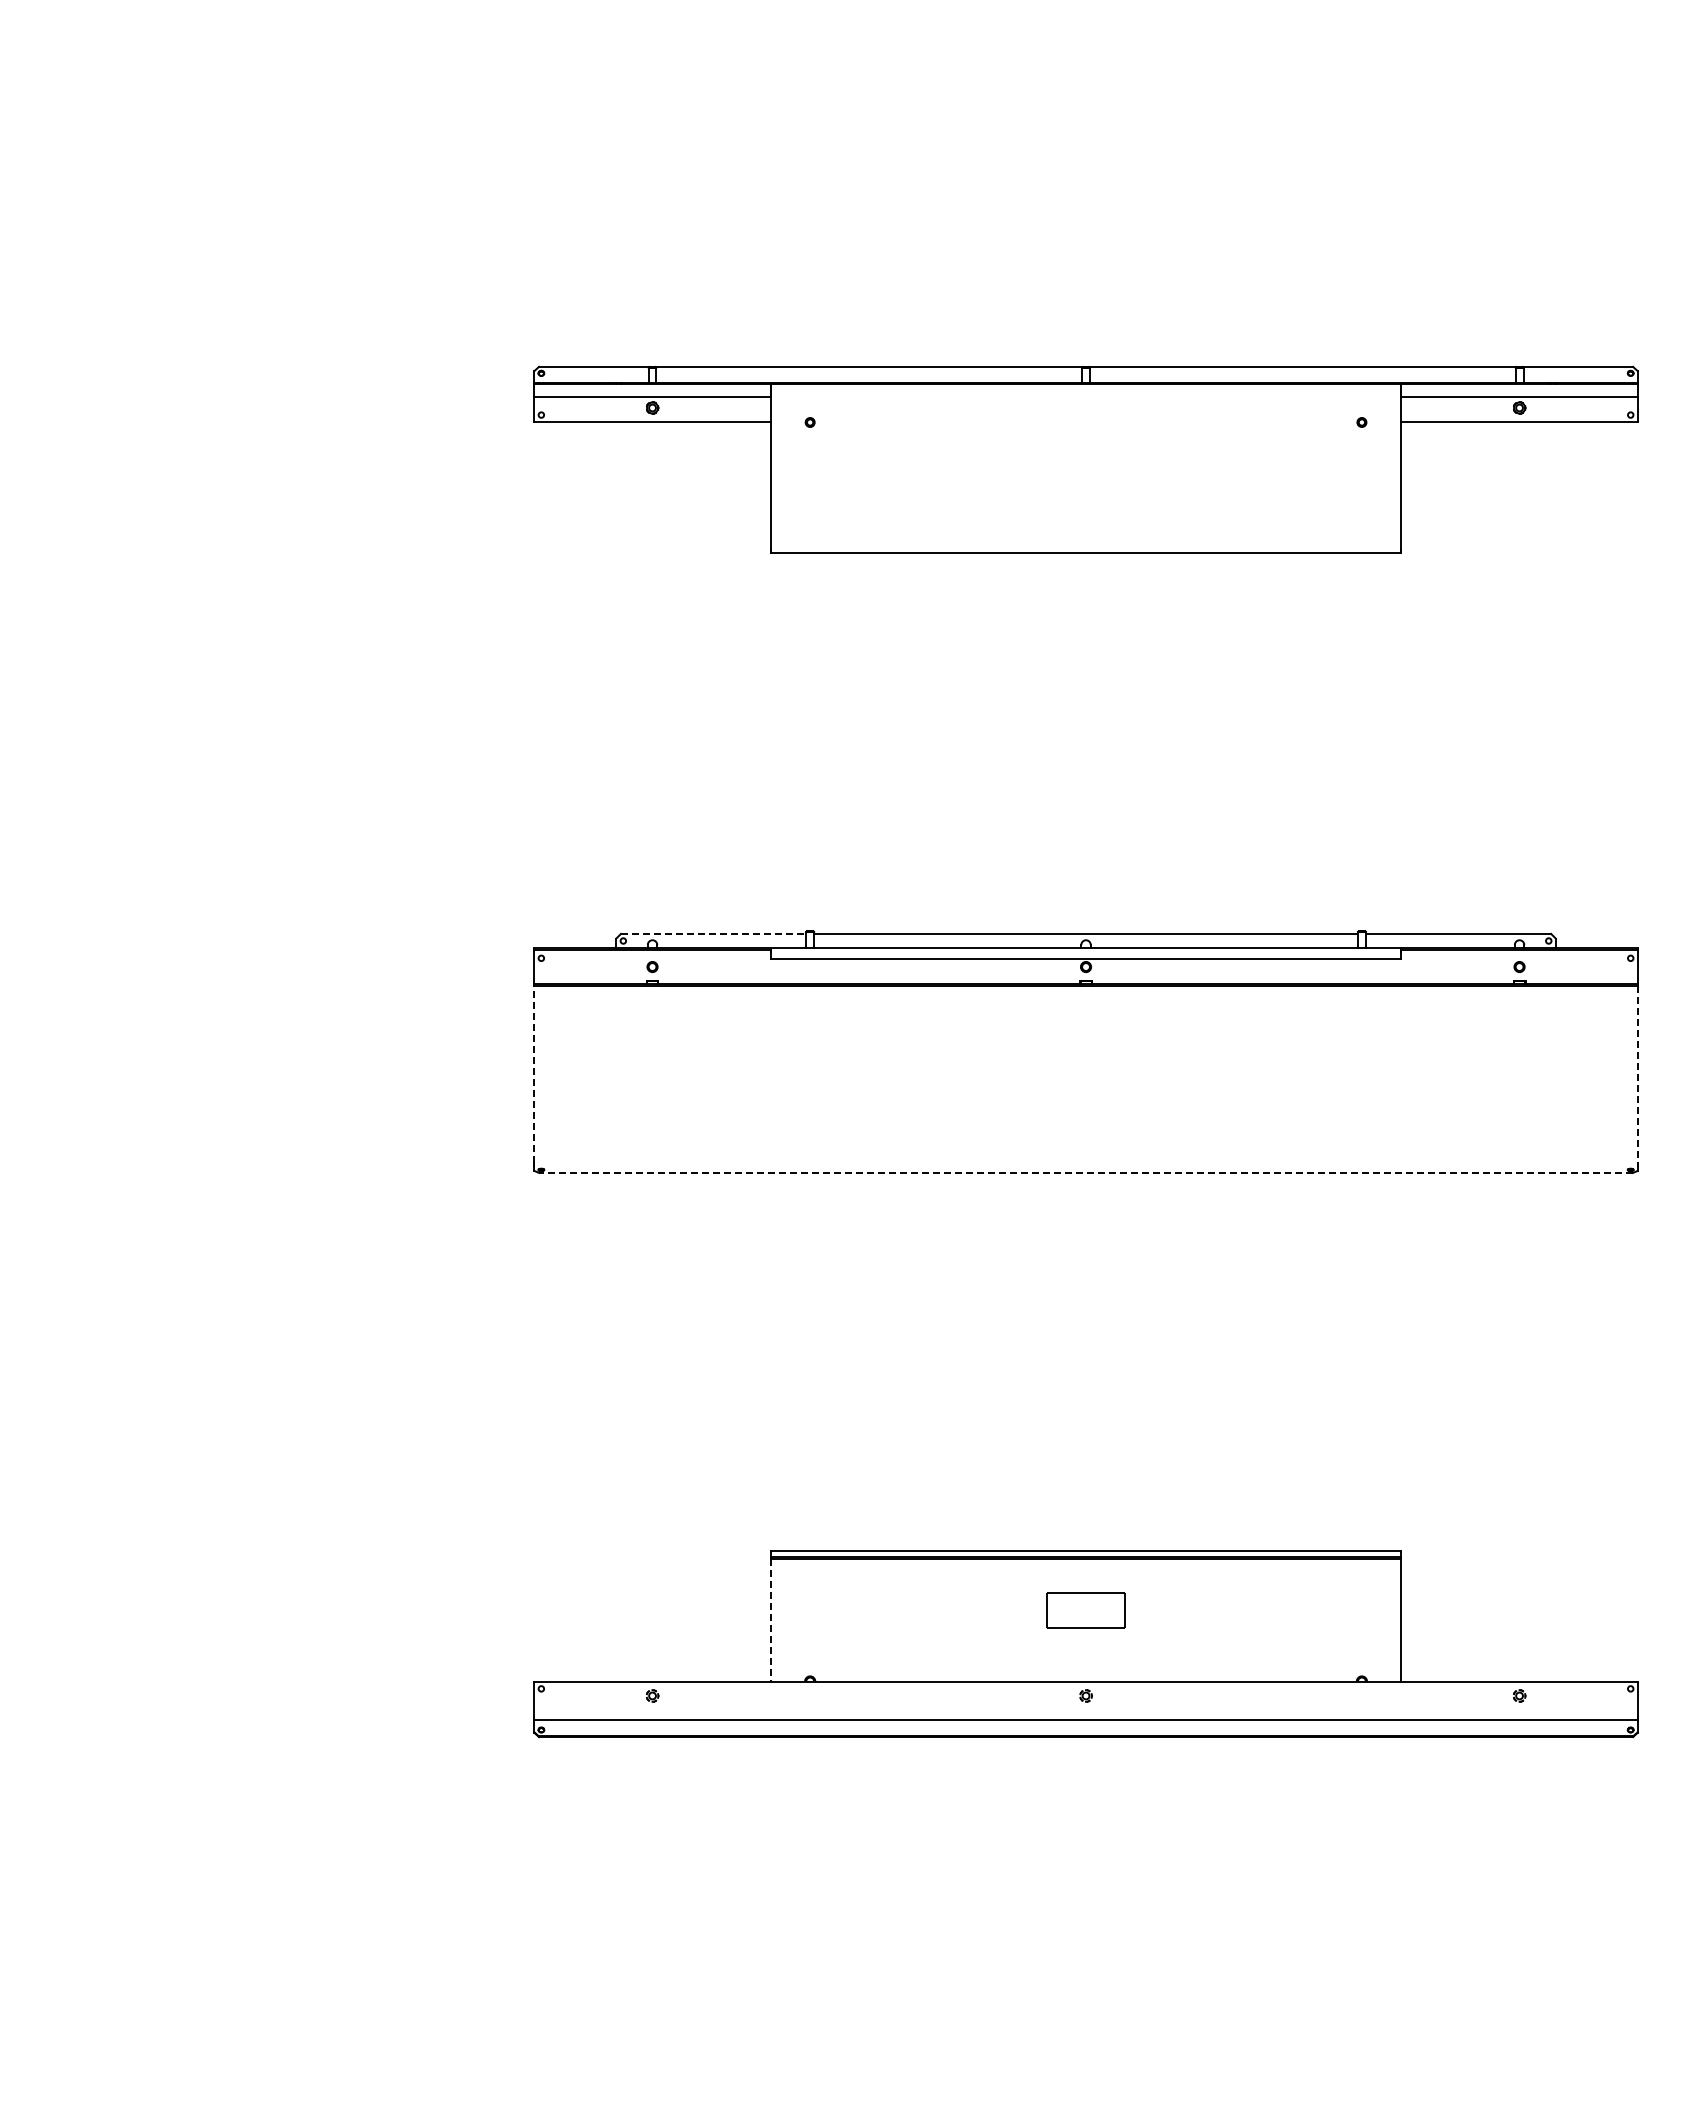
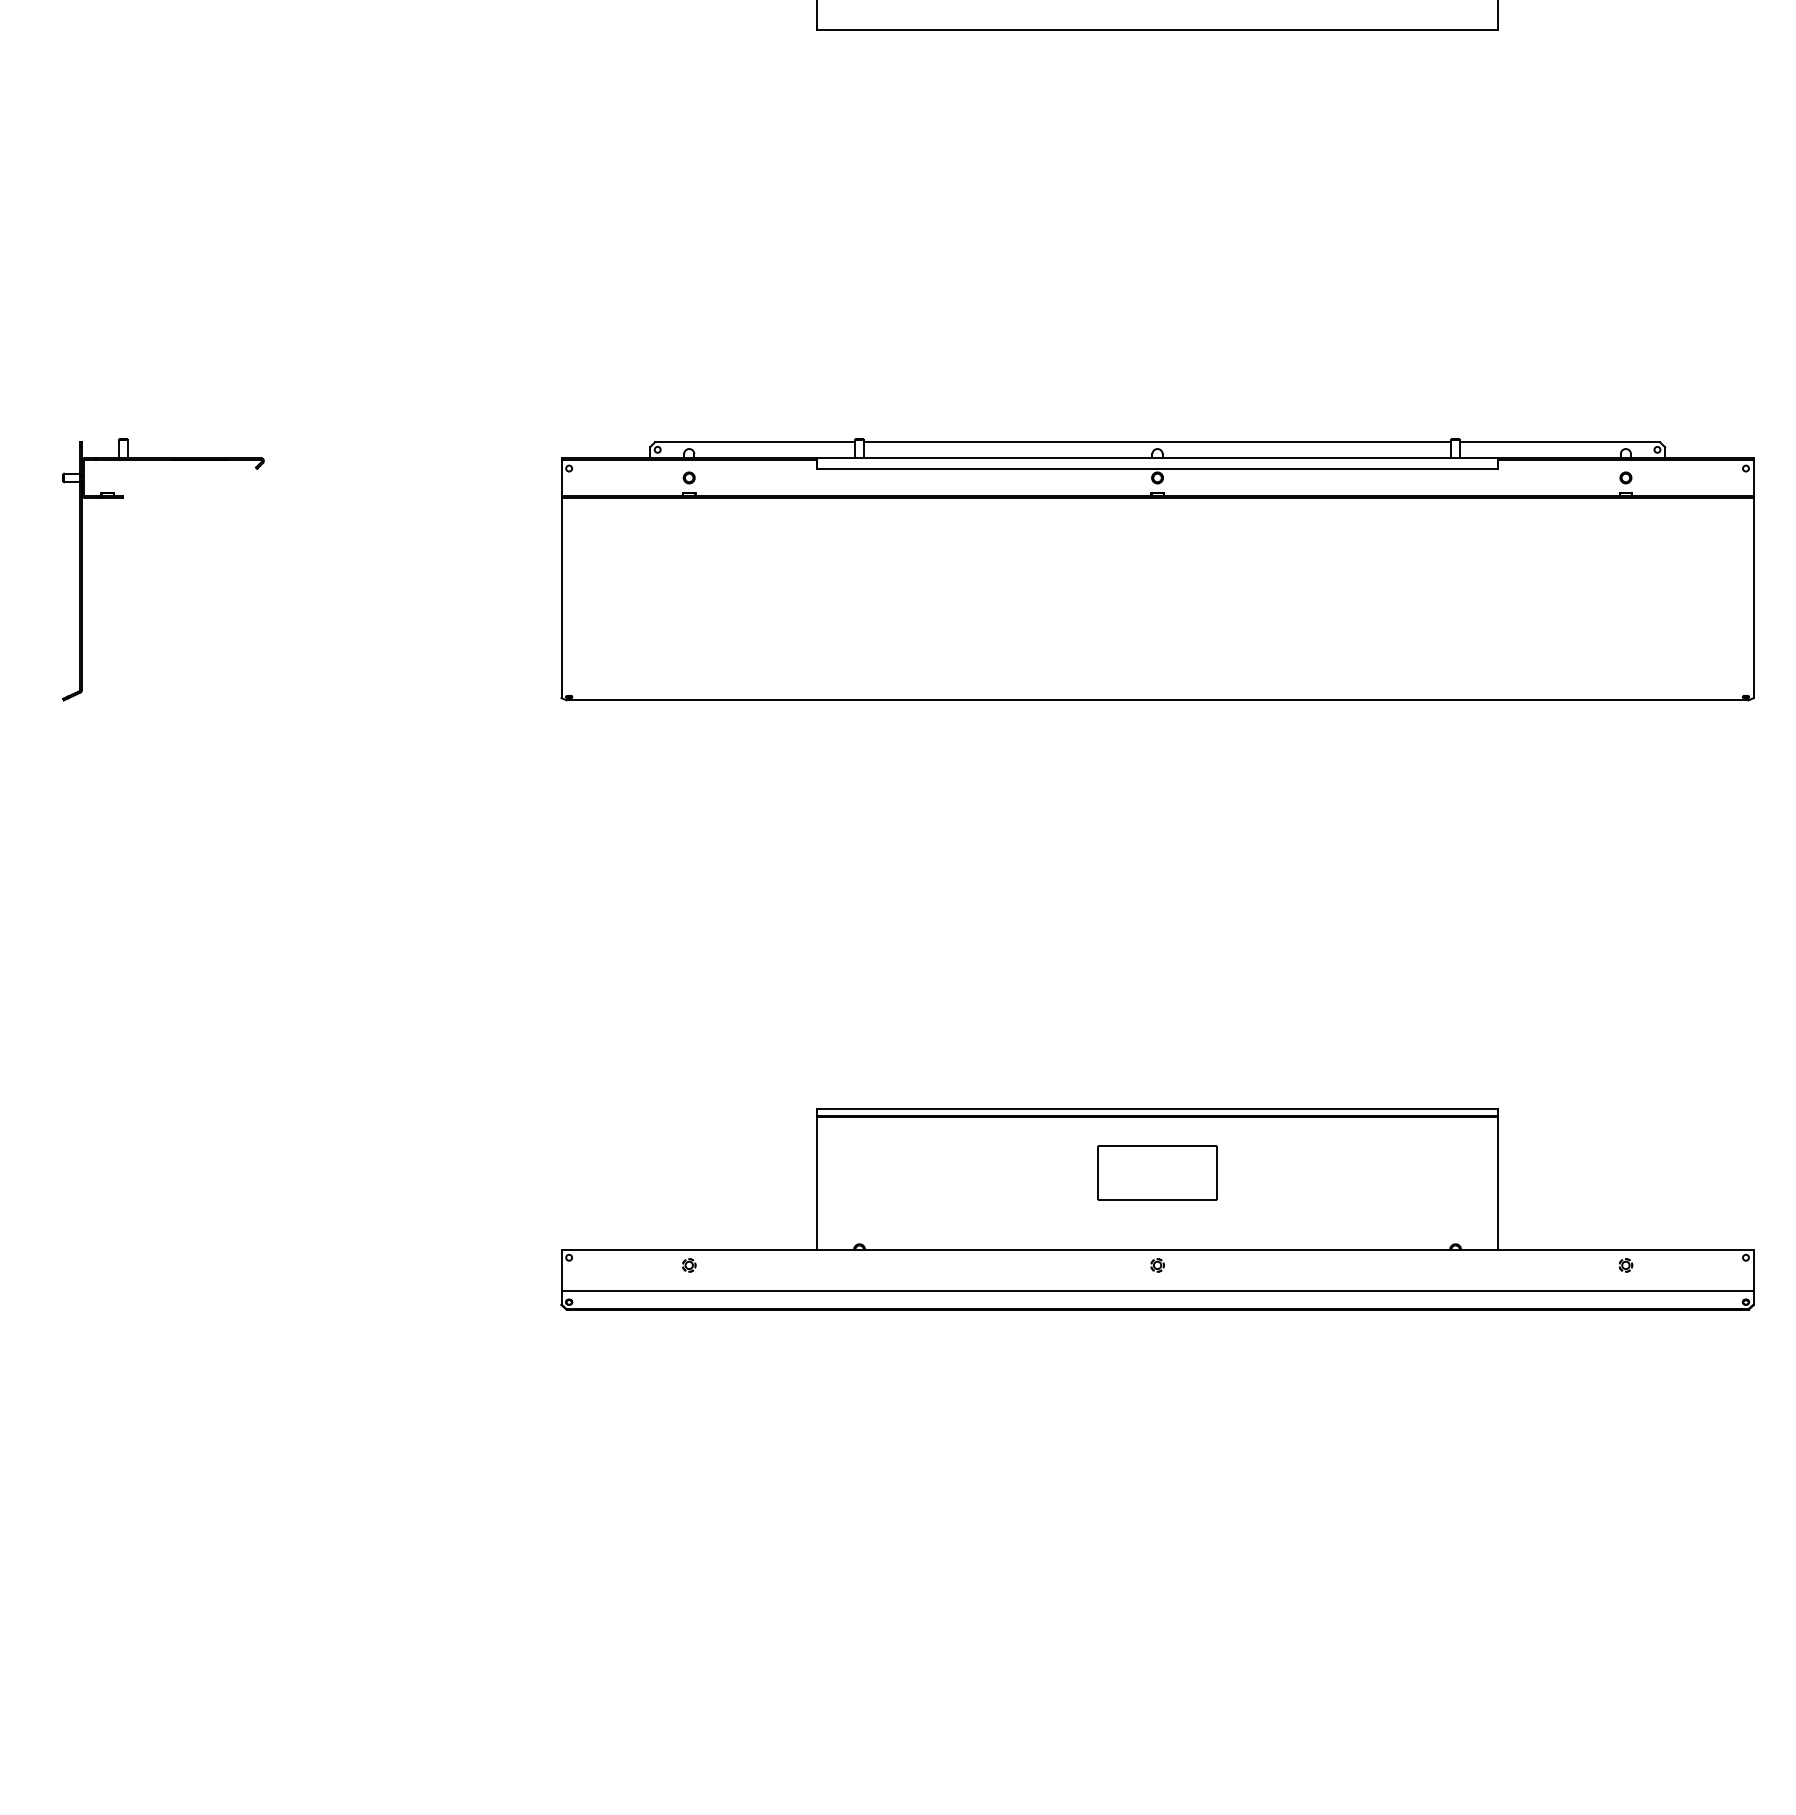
line: (713, 933) -> (755, 441), dashed -> solid
part: (128, 986) -> (123, 498), added
line: (534, 1074) -> (561, 594), dashed -> solid
line: (1637, 1074) -> (1753, 594), dashed -> solid
line: (1085, 1172) -> (1156, 699), dashed -> solid
part: (1085, 1610) -> (1156, 1173), size x1.43
line: (770, 1620) -> (816, 1183), dashed -> solid

